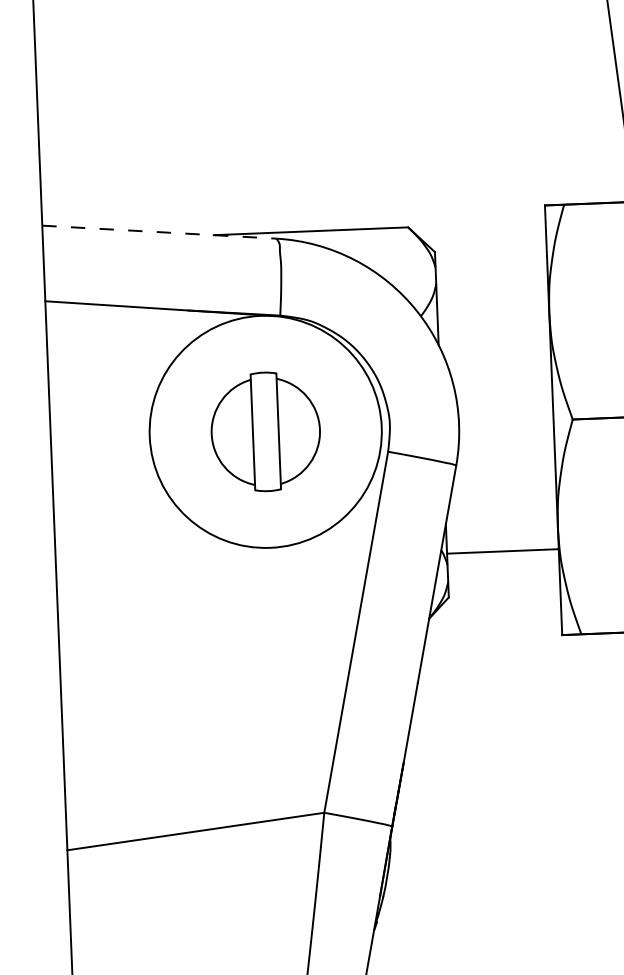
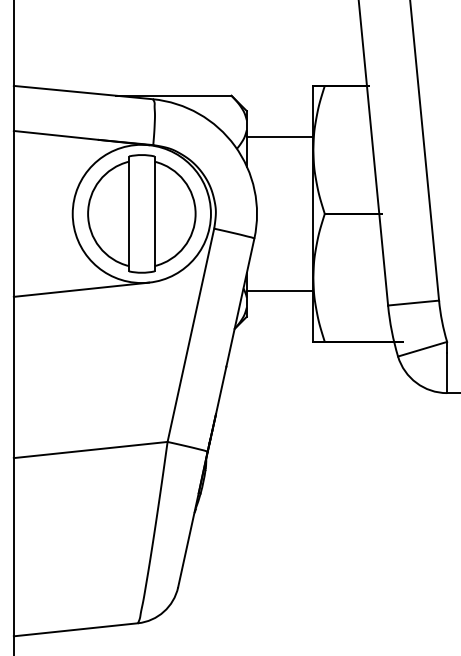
line: (159, 232) -> (83, 92), dashed -> solid
line: (491, 294) -> (279, 137), added
part: (265, 431) -> (141, 213), size x1.67
line: (169, 562) -> (81, 289), added

